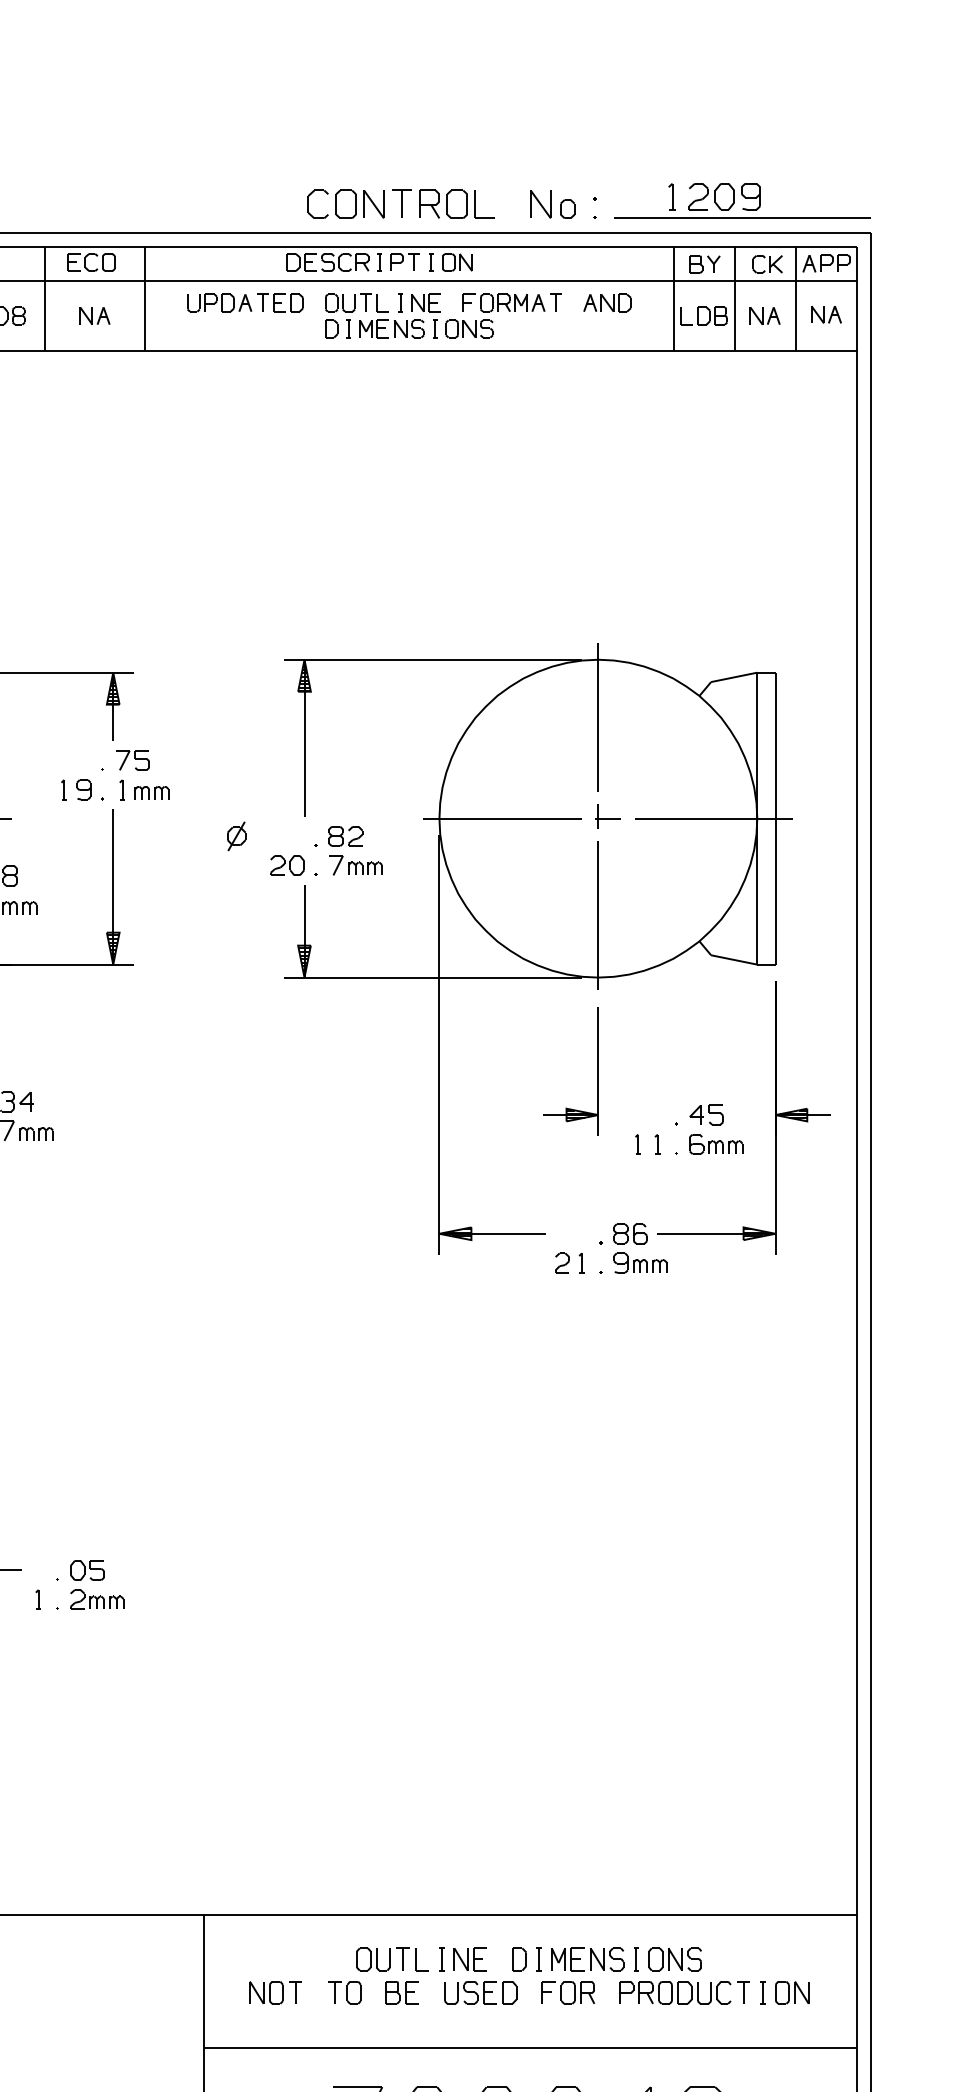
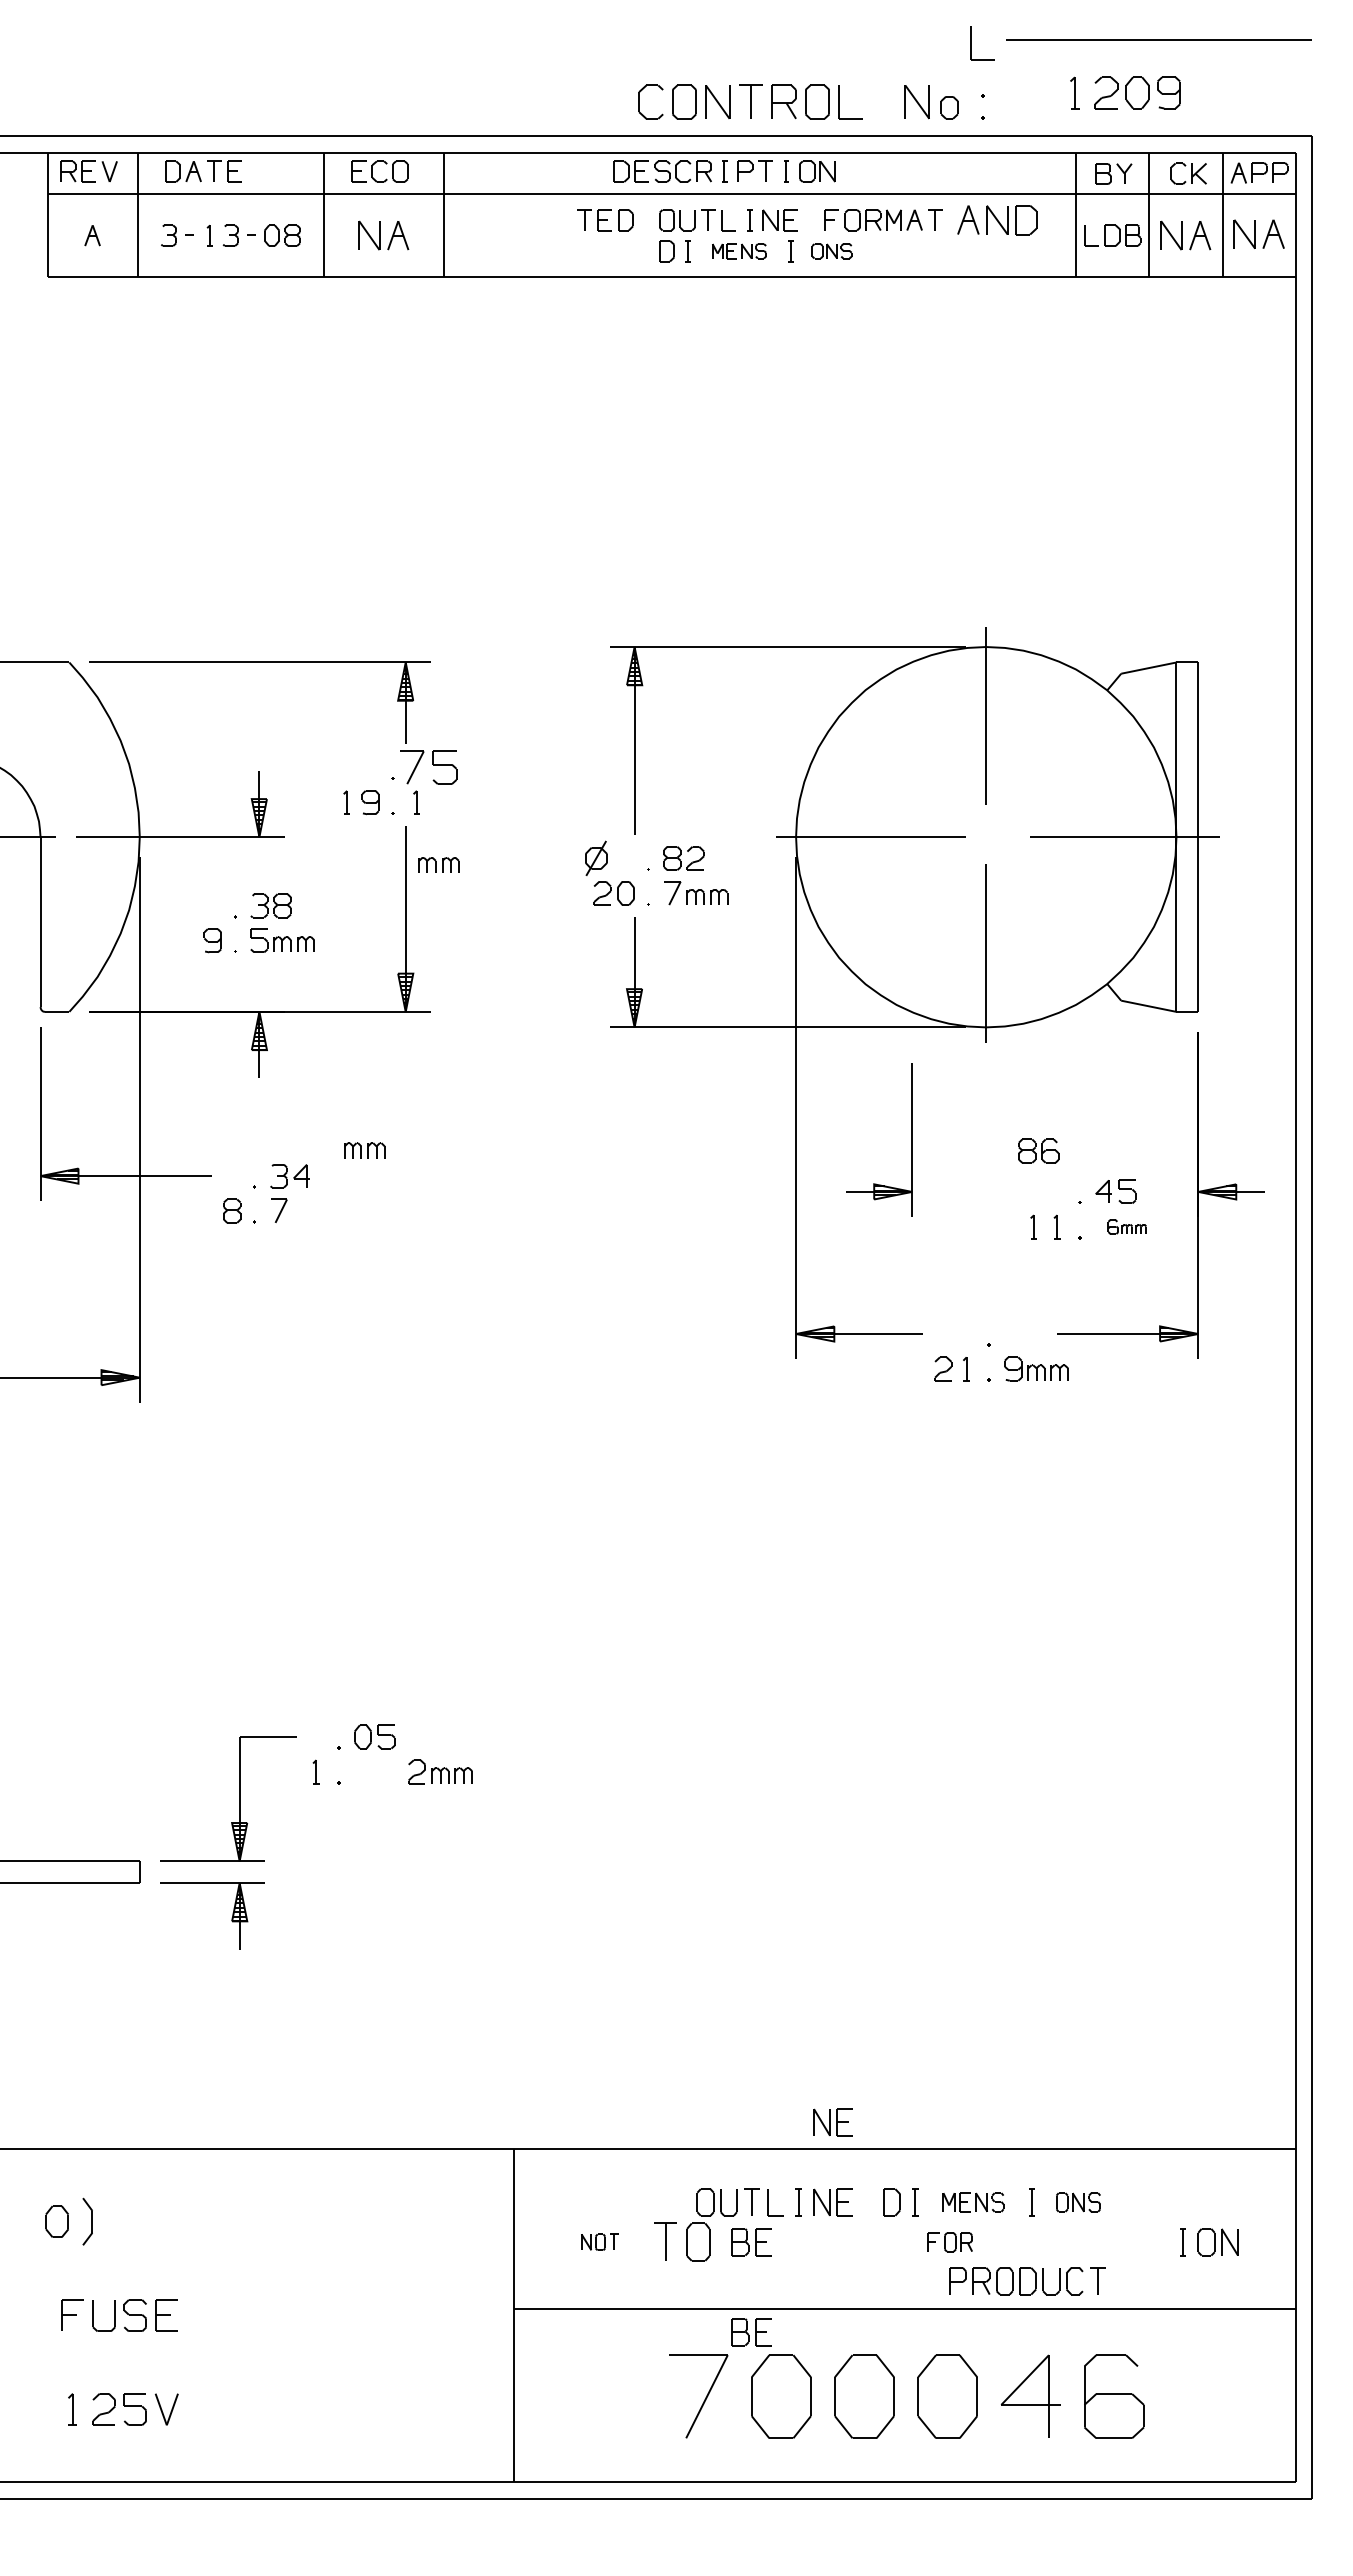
part: (586, 155) -> (971, 43), added
line: (742, 218) -> (1158, 39), moved
part: (219, 303) -> (532, 220), removed
part: (606, 303) -> (996, 220), size x1.4
part: (825, 314) -> (1258, 233), size x1.4
part: (94, 315) -> (383, 235), size x1.4
part: (764, 315) -> (1185, 235), size x1.4
part: (392, 329) -> (739, 251), size x0.7
part: (469, 329) -> (831, 251), size x0.7
part: (133, 760) -> (429, 767), size x1.4
part: (151, 792) -> (438, 864), moved
part: (607, 816) -> (997, 834), removed
part: (236, 835) -> (596, 857), moved
part: (597, 1071) -> (911, 1139), moved
part: (36, 1133) -> (364, 1150), moved
part: (716, 1143) -> (1127, 1226), size x0.6
part: (630, 1233) -> (1038, 1150), moved
part: (97, 1599) -> (440, 1771), moved
part: (469, 1892) -> (832, 2122), added
part: (587, 1959) -> (973, 2202), size x0.7
part: (675, 1959) -> (1078, 2202), size x0.7
part: (275, 1992) -> (599, 2242), size x0.6
part: (344, 1992) -> (682, 2242), size x1.4
part: (479, 1992) -> (844, 2242), removed
part: (568, 1992) -> (950, 2242), size x0.7
part: (684, 1992) -> (1027, 2281), moved
part: (402, 2068) -> (751, 2332), added

